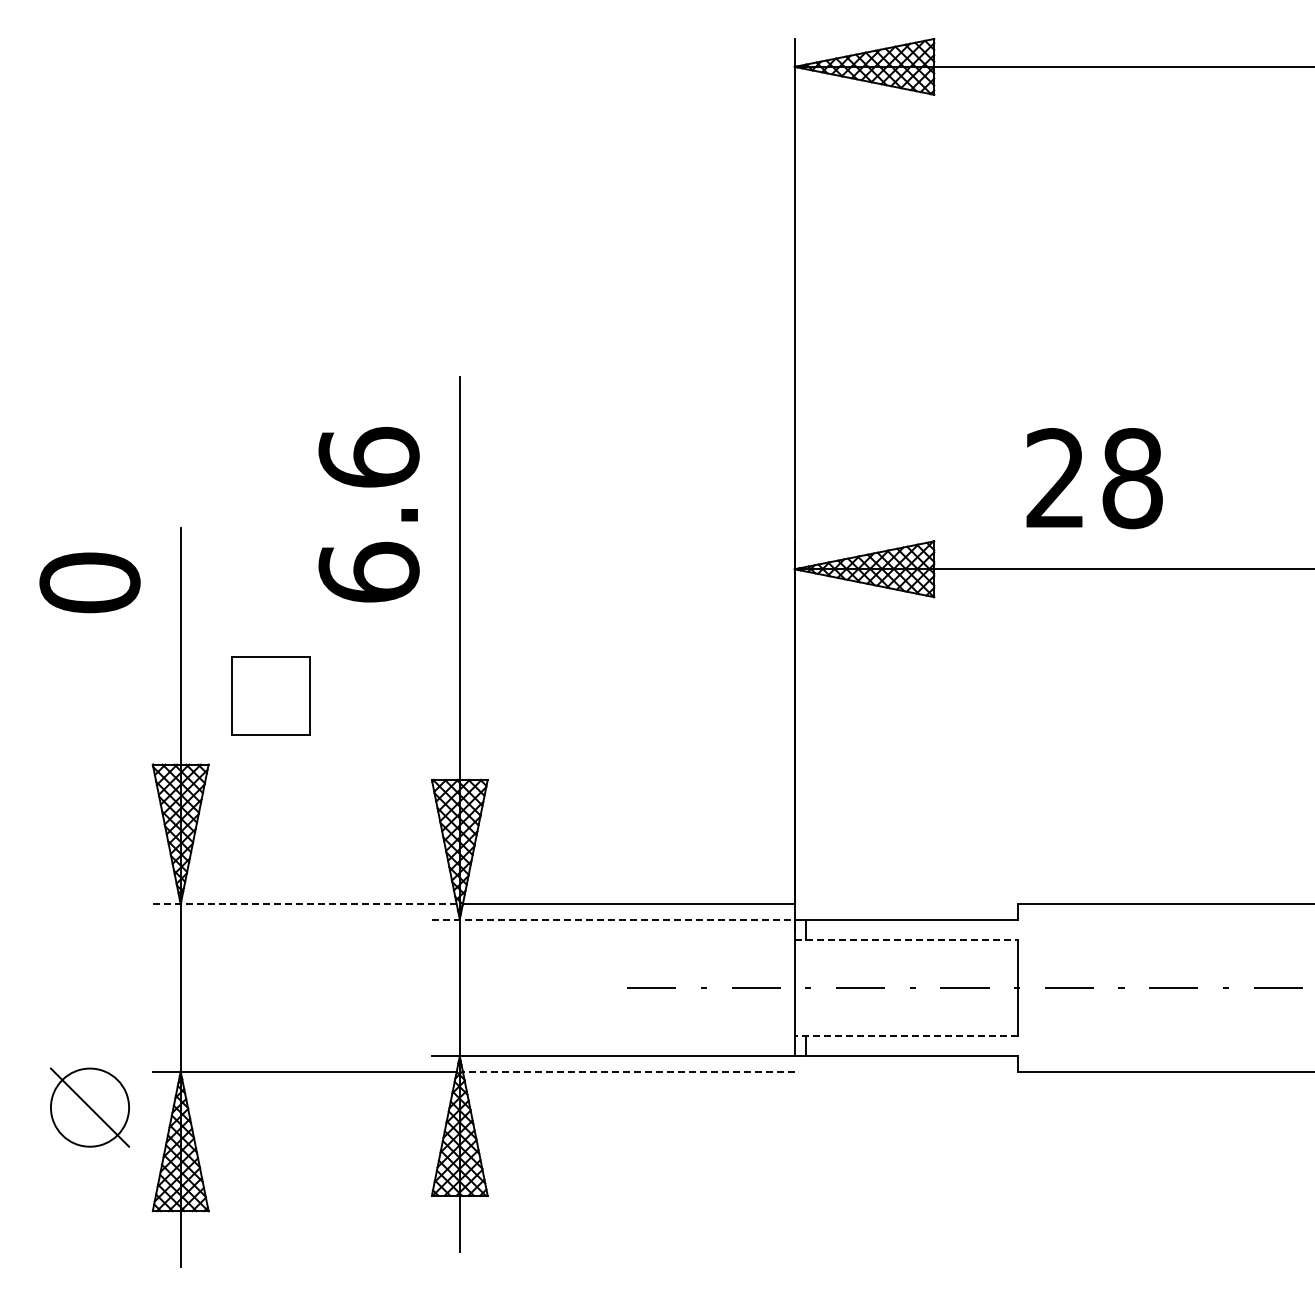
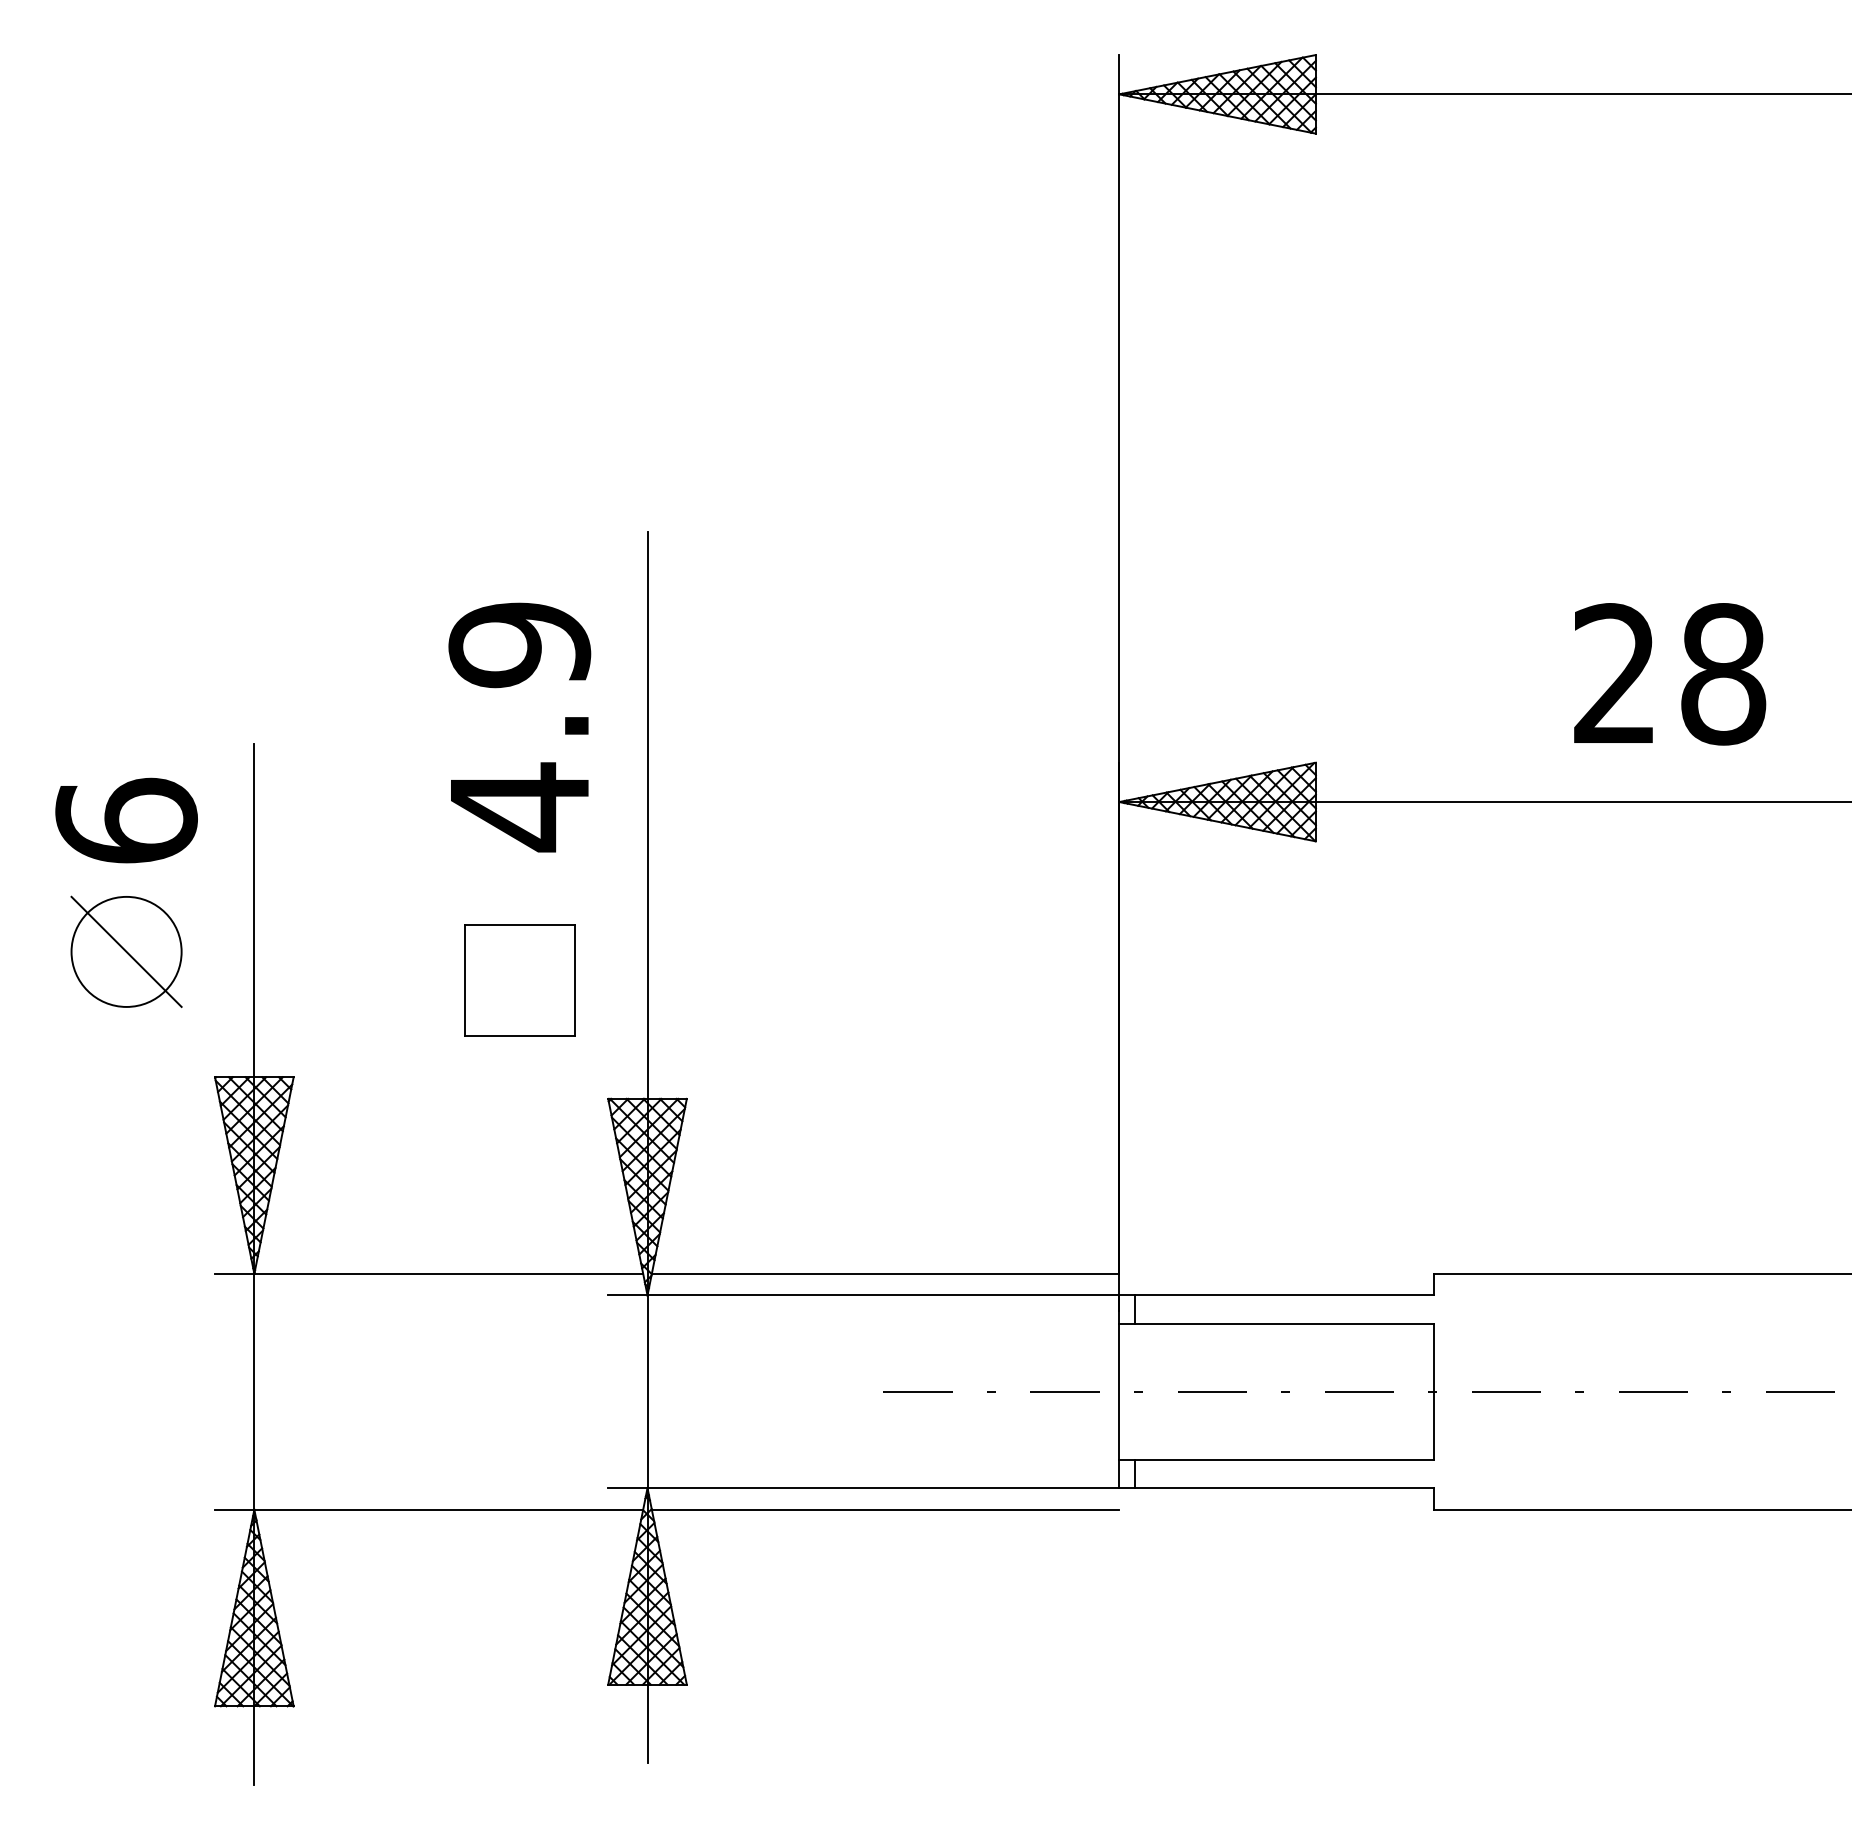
text: (1094, 478) -> (1669, 674), moved
text: (368, 515) -> (518, 726), 6.6 -> 4.9
text: (89, 582) -> (125, 820), 0 -> 6
part: (270, 695) -> (518, 979), moved
line: (304, 904) -> (428, 1274), dashed -> solid
line: (613, 919) -> (864, 1295), dashed -> solid
line: (906, 939) -> (1276, 1323), dashed -> solid
line: (906, 1036) -> (1276, 1460), dashed -> solid
line: (628, 1071) -> (885, 1509), dashed -> solid
part: (89, 1107) -> (125, 951), moved

